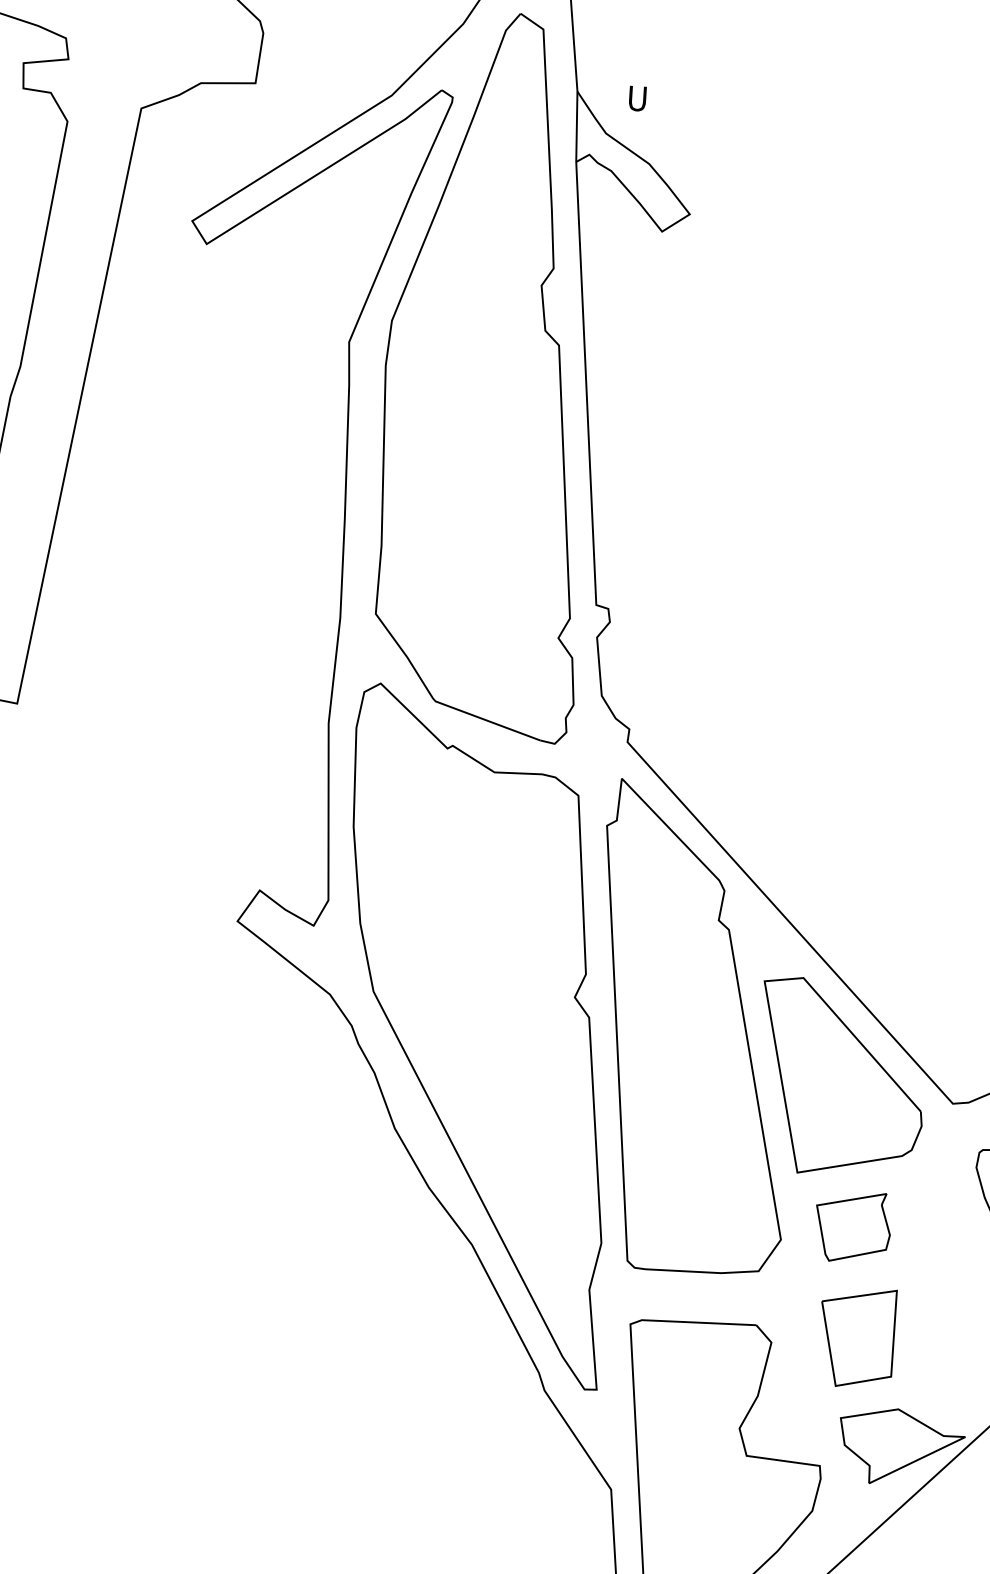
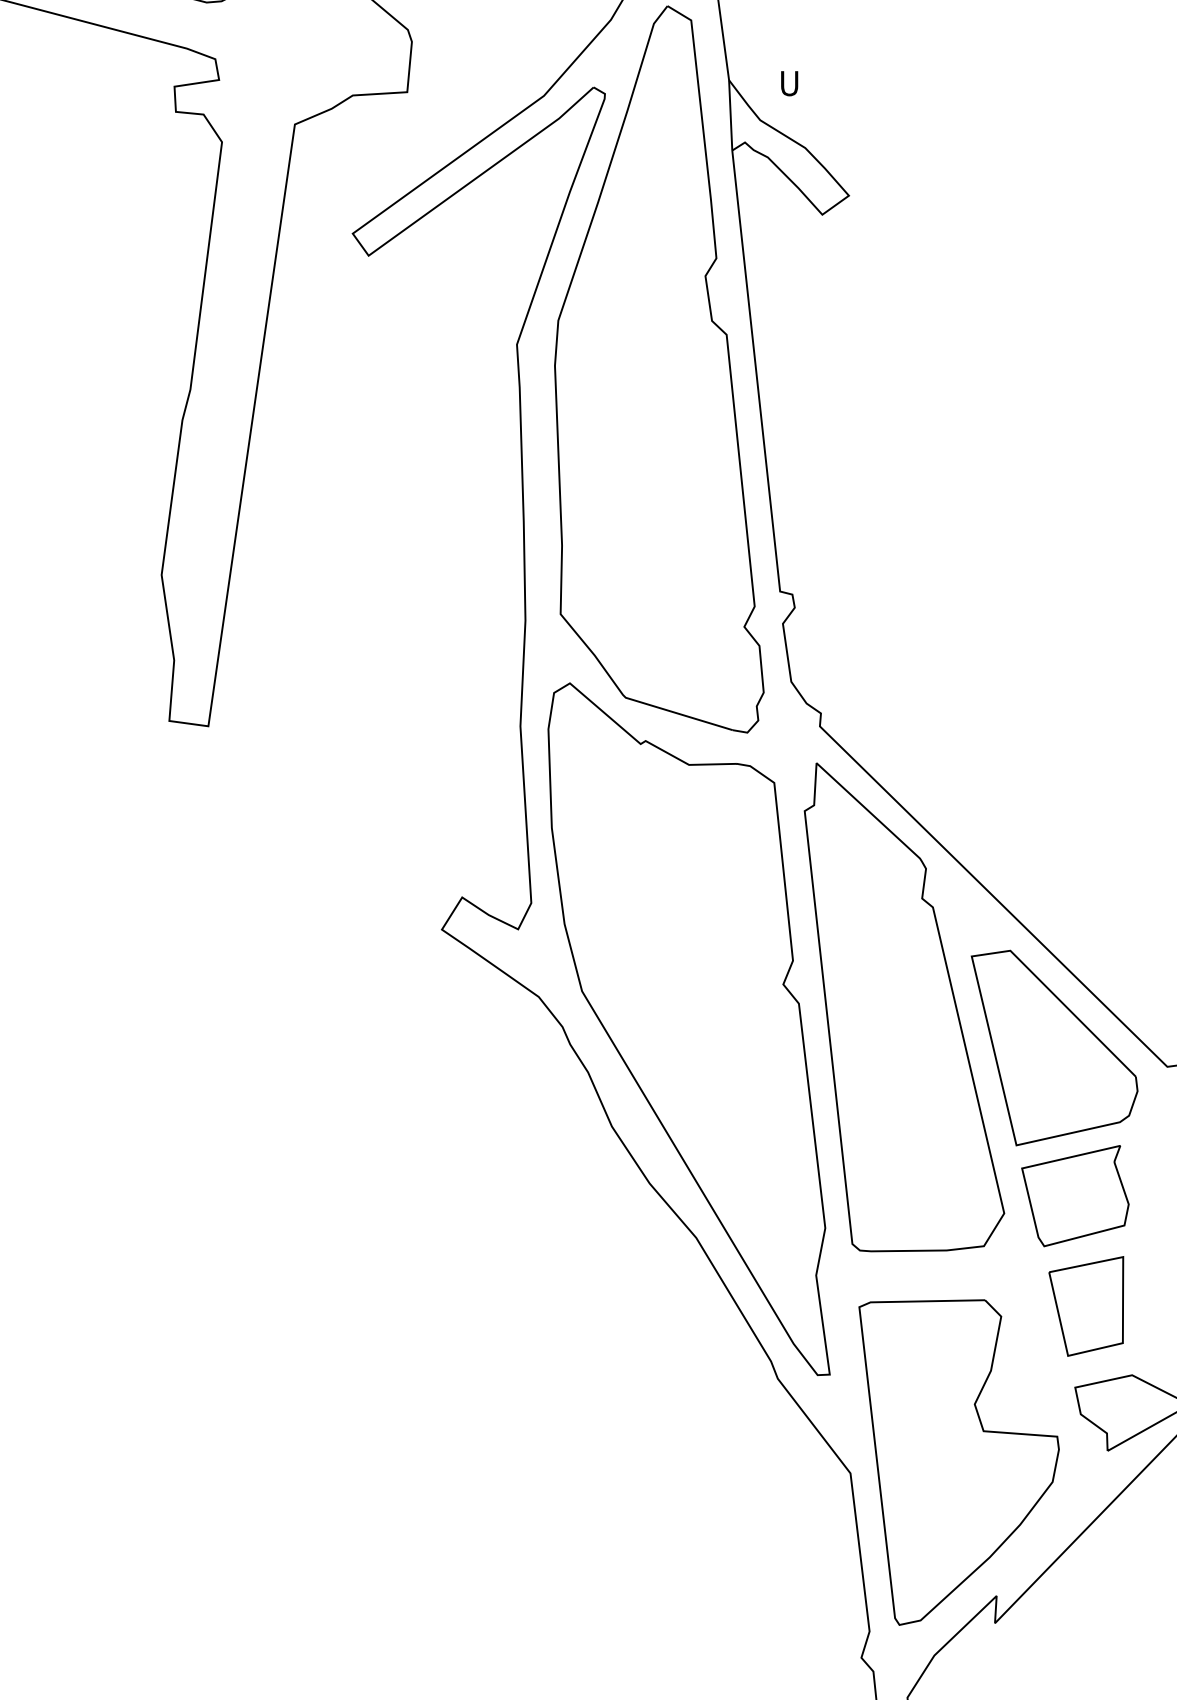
part: (853, 1227) -> (1075, 1196), size x1.43

